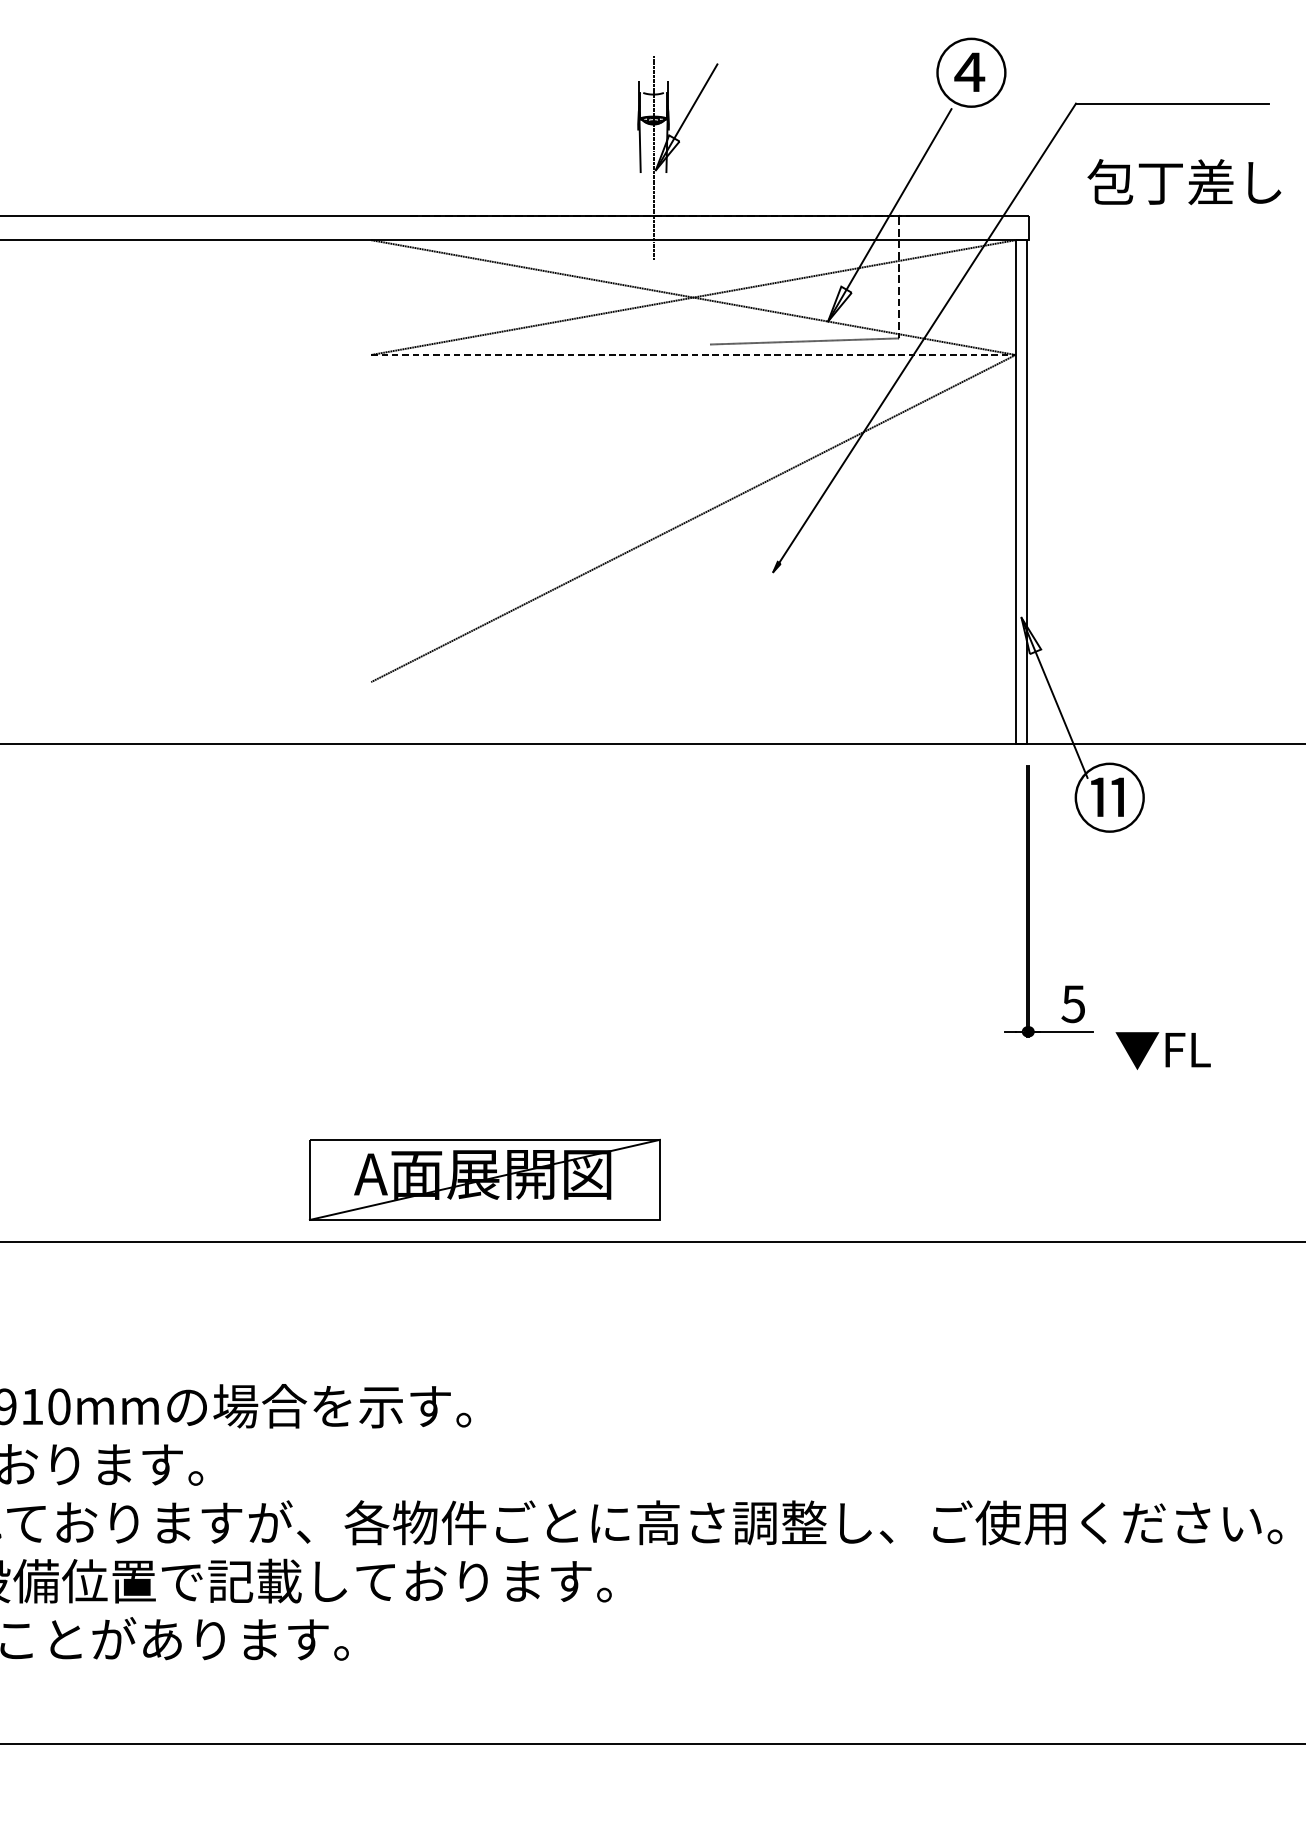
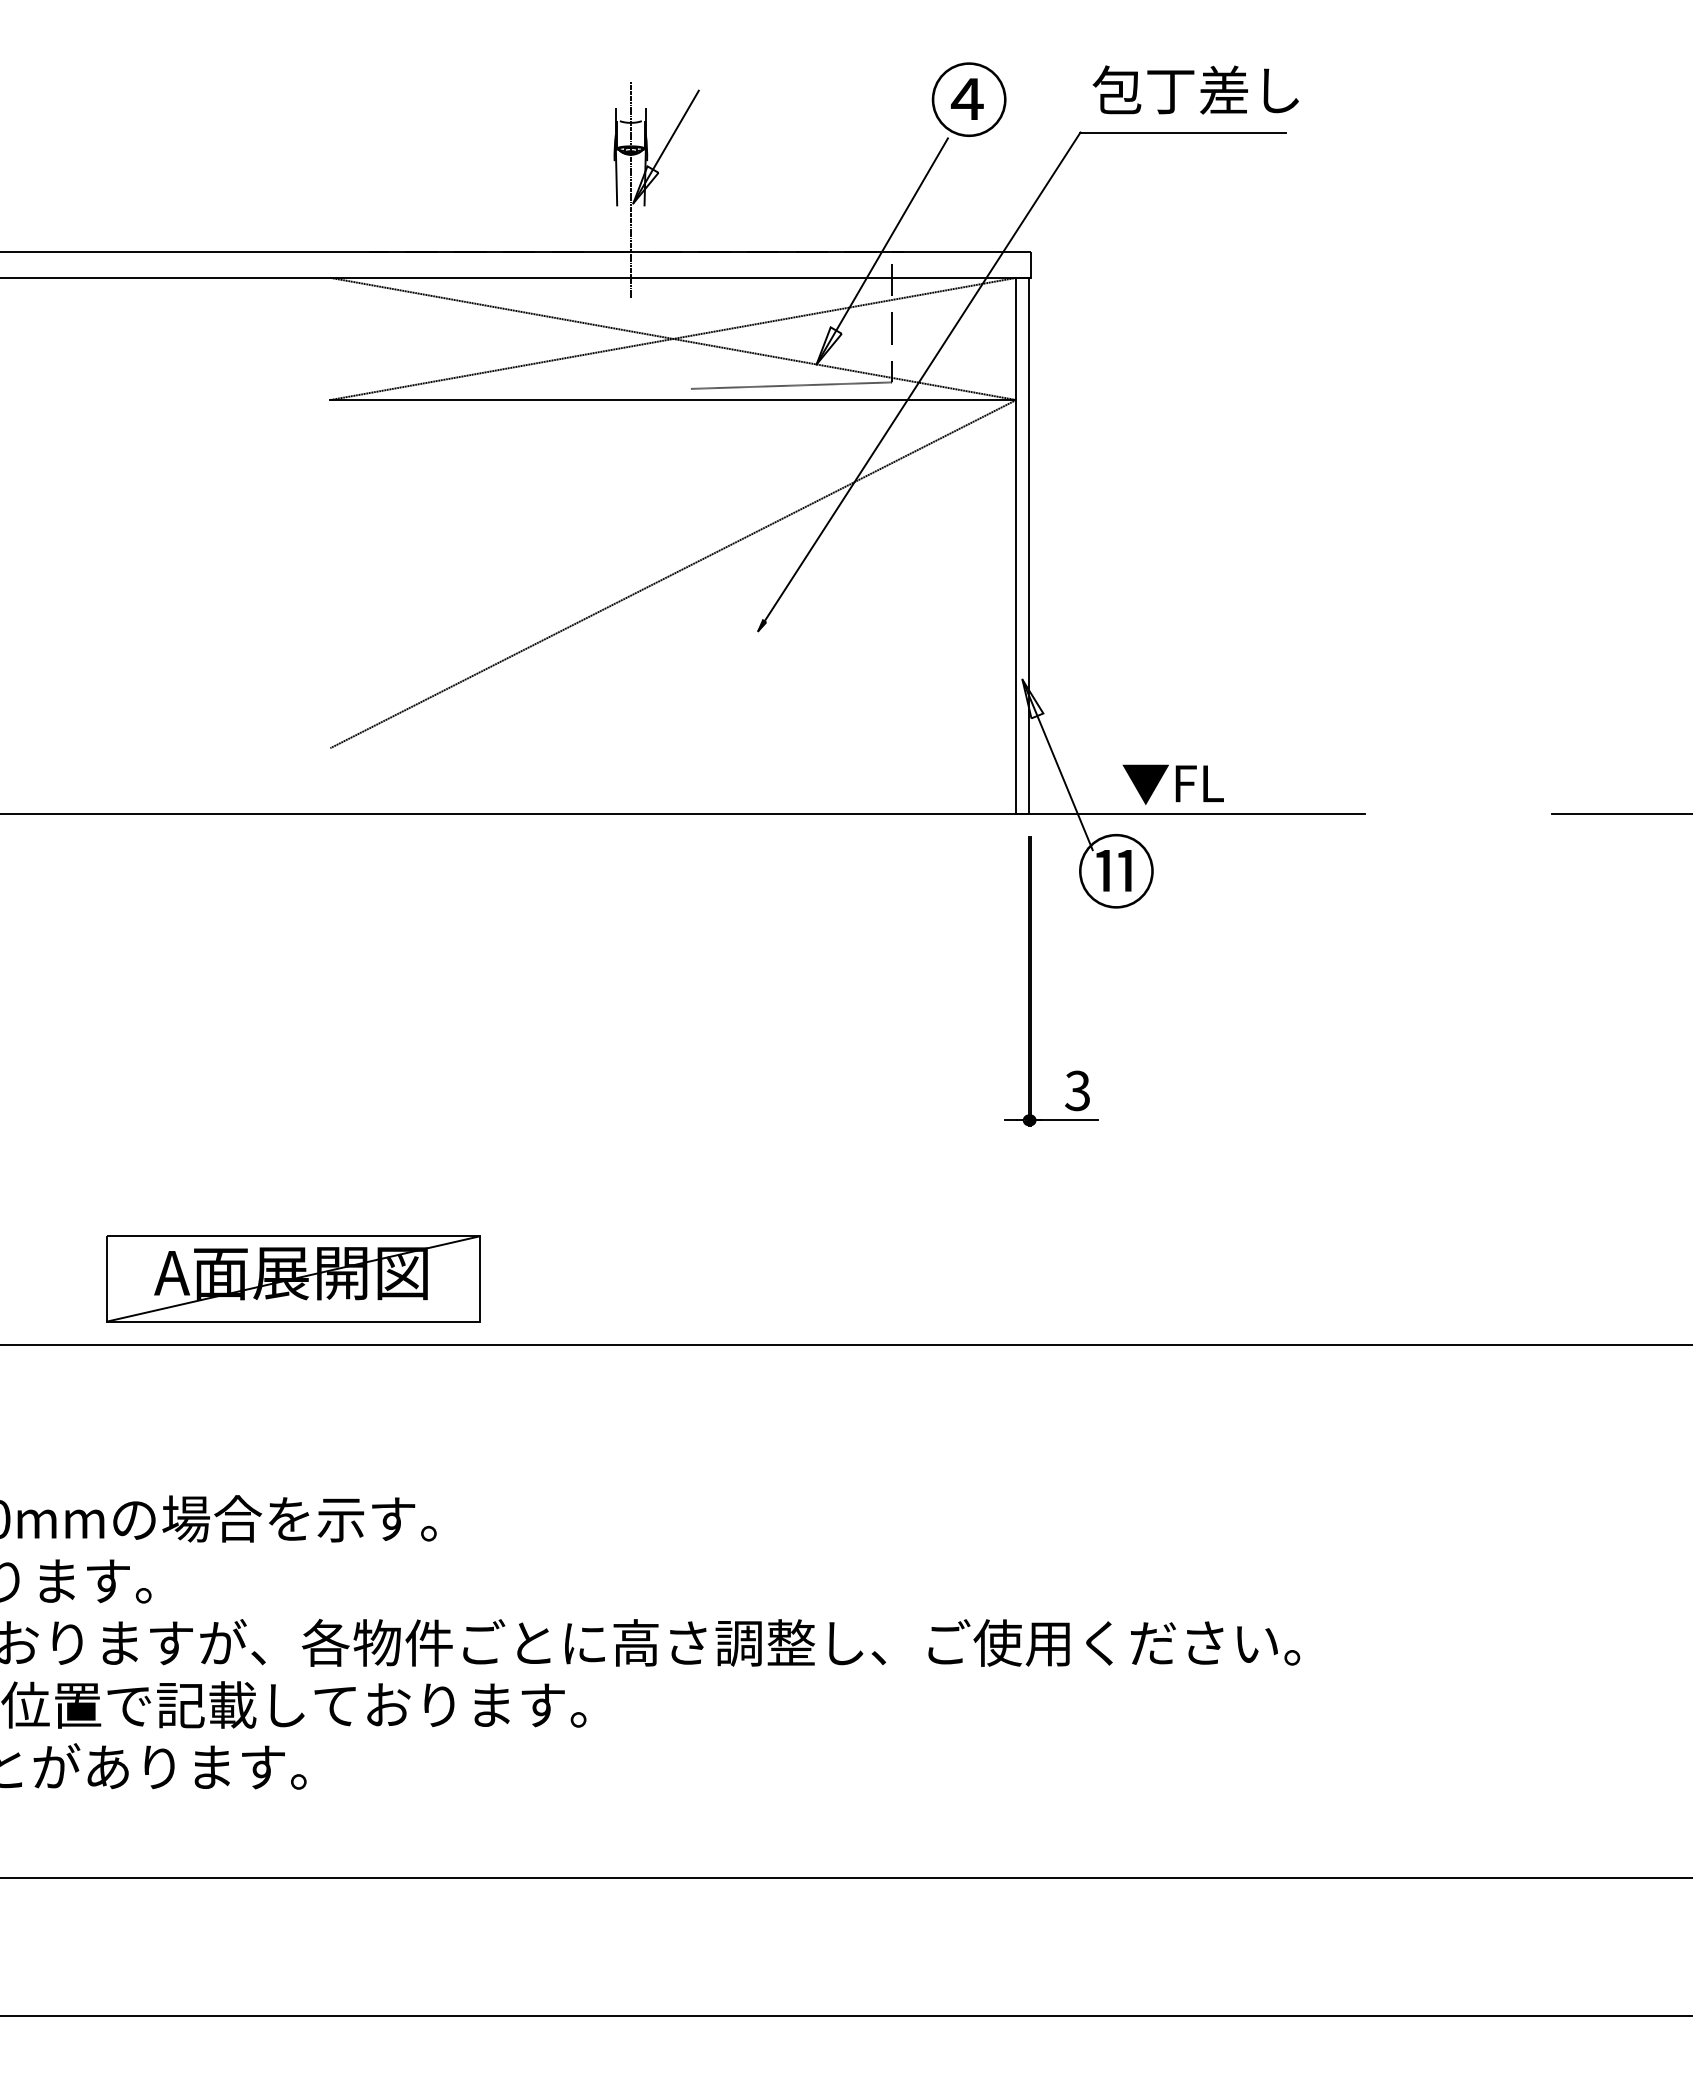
text: (1184, 181) -> (1195, 89), moved
line: (693, 355) -> (673, 400), dashed -> solid
text: (1073, 1003) -> (1077, 1090), 5 -> 3
text: (1162, 1050) -> (1172, 784), moved
part: (485, 1179) -> (293, 1278), moved

